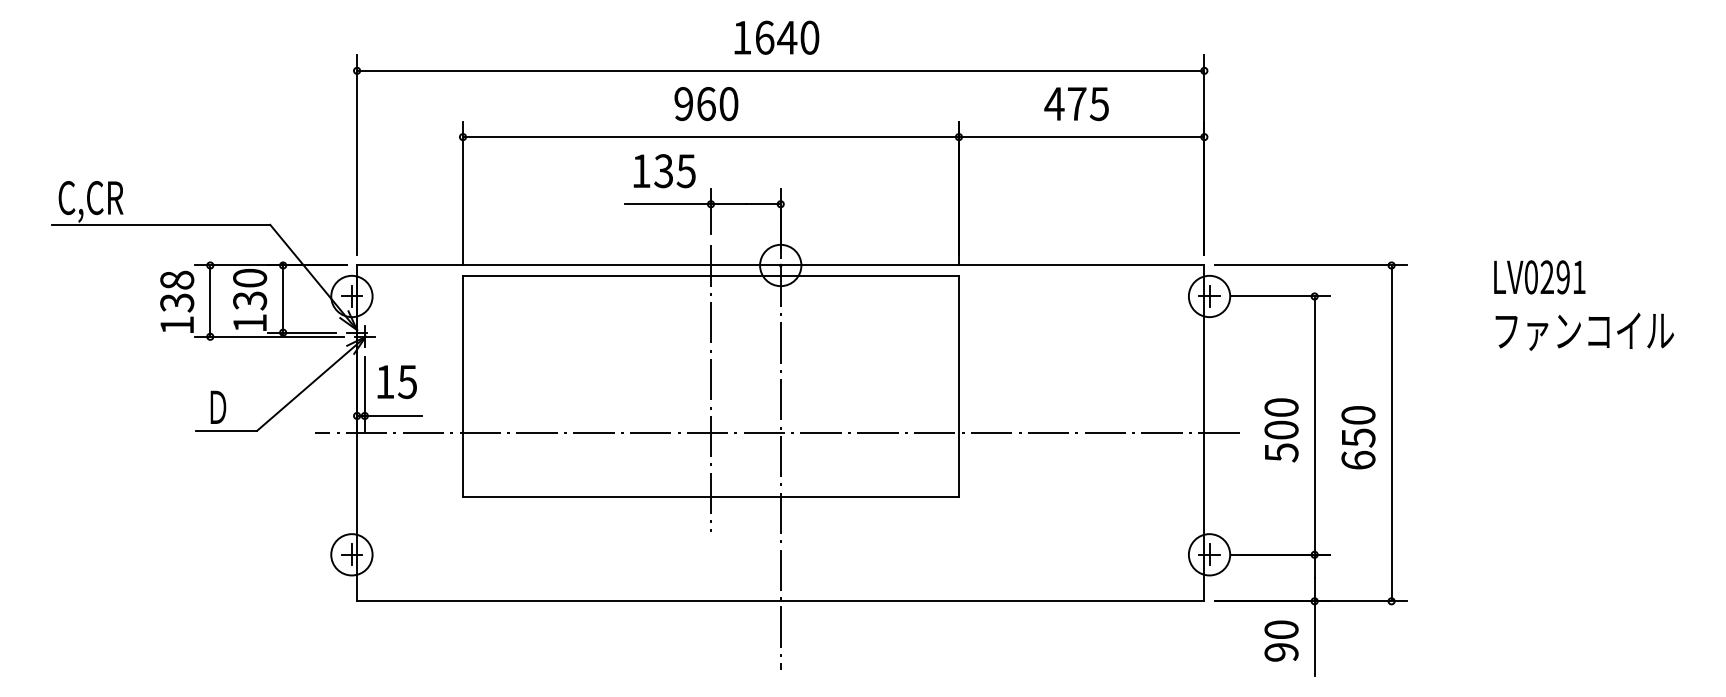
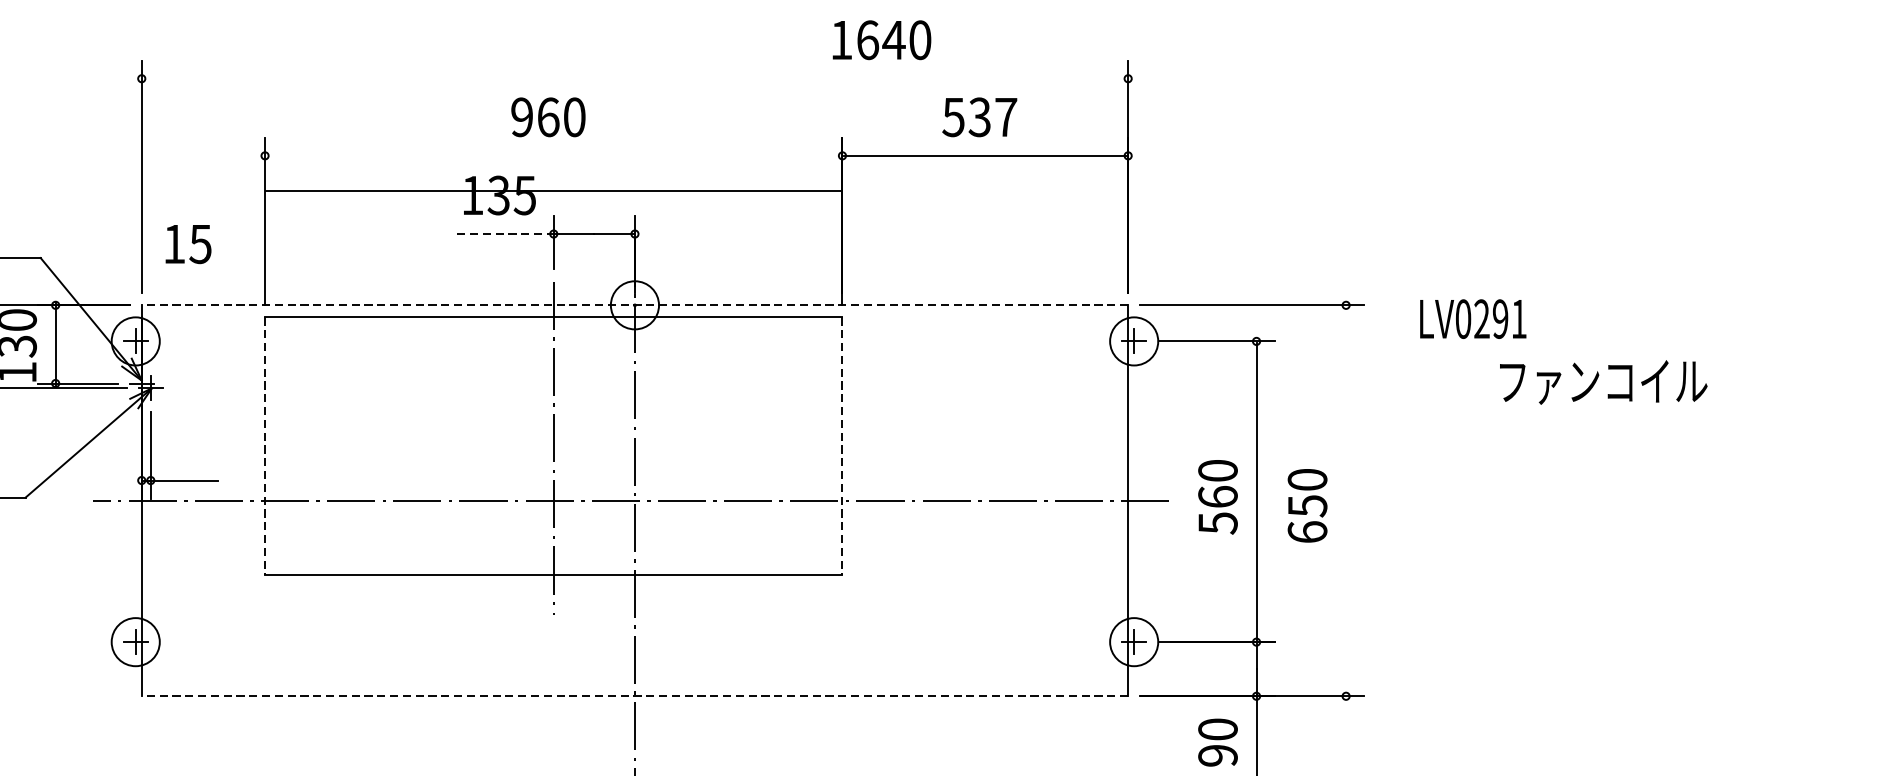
text: (776, 37) -> (881, 39), moved
line: (780, 70) -> (634, 78), removed
text: (1076, 104) -> (979, 117), 475 -> 537
line: (710, 137) -> (553, 191), moved
line: (668, 204) -> (504, 234), solid -> dashed
line: (780, 265) -> (634, 305), solid -> dashed
text: (1539, 277) -> (1472, 319), moved
text: (1584, 331) -> (1603, 382), moved
text: (396, 382) -> (187, 244), moved
line: (463, 386) -> (265, 446), solid -> dashed
line: (958, 386) -> (841, 446), solid -> dashed
text: (1281, 429) -> (1217, 496), 500 -> 560
line: (1391, 433) -> (1346, 500), removed
line: (780, 601) -> (634, 696), solid -> dashed

